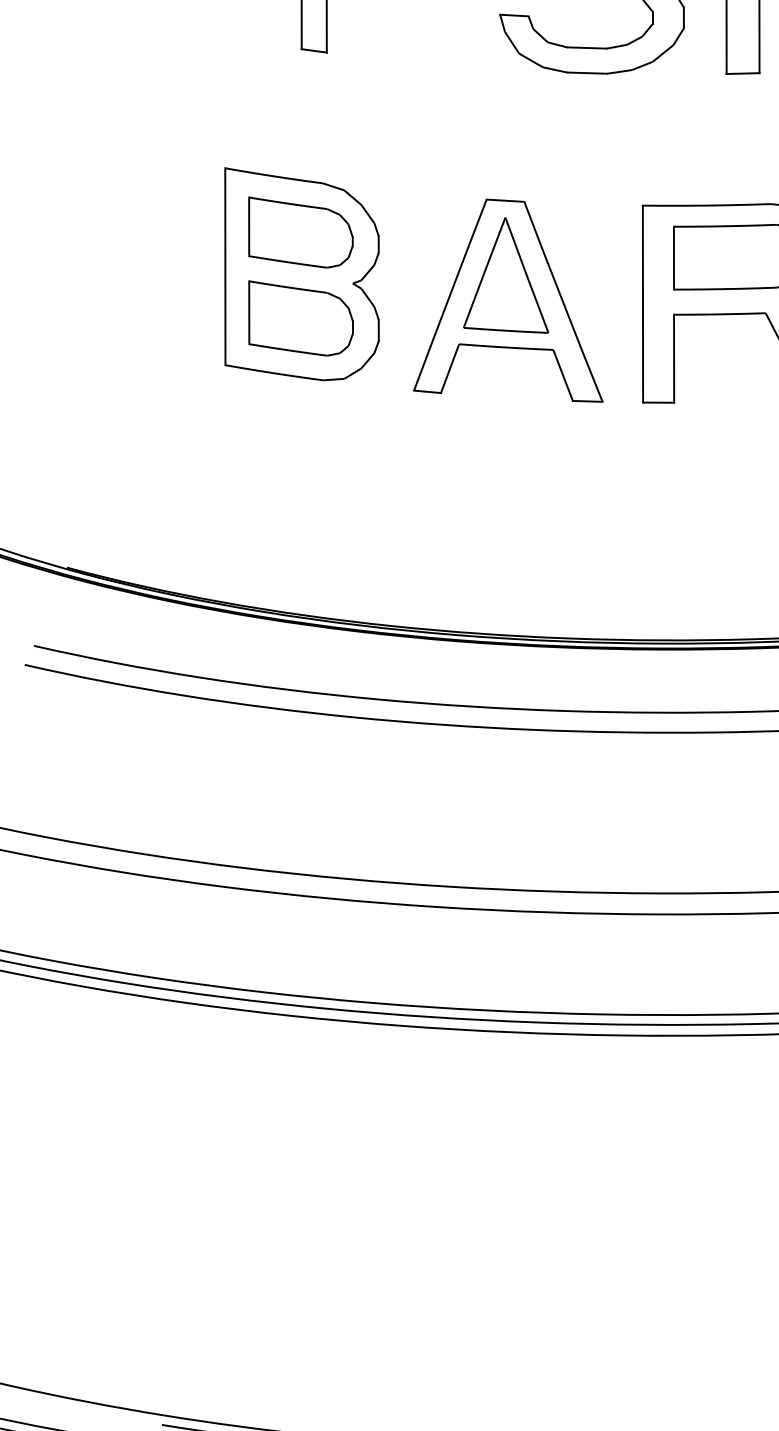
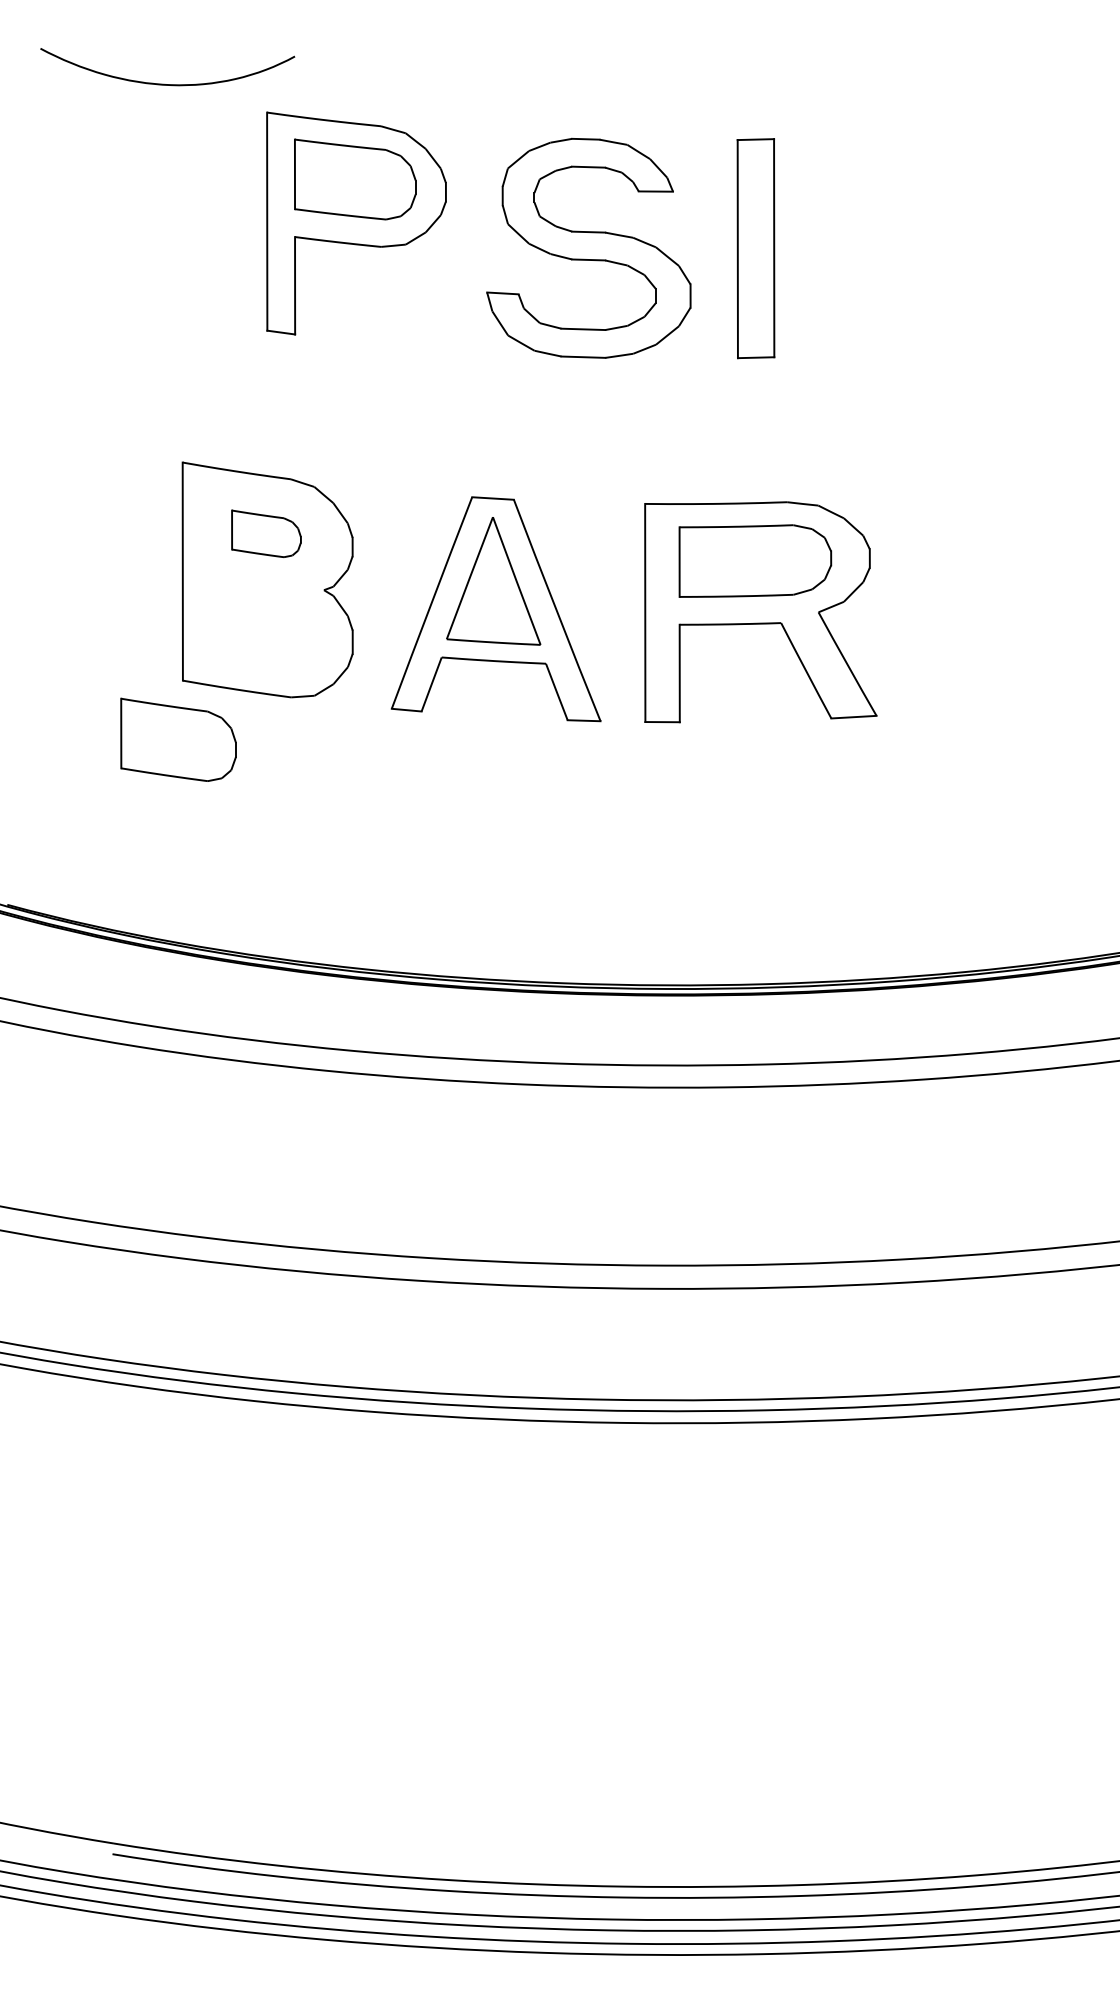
part: (300, 232) -> (266, 533), size x0.6
part: (300, 318) -> (178, 739), moved

